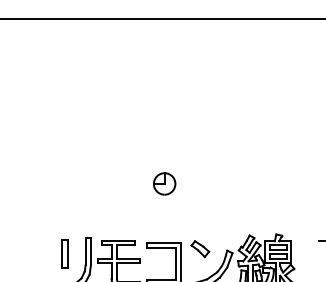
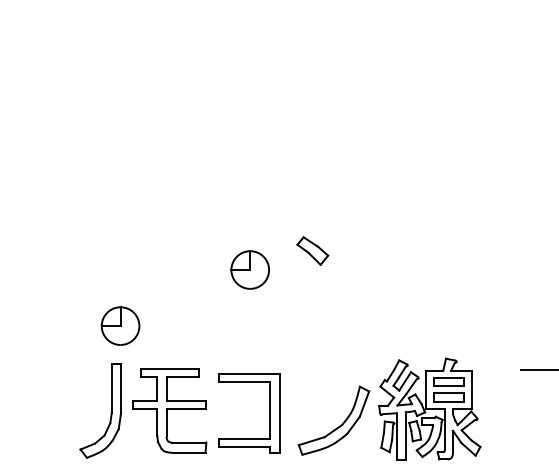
part: (90, 215) -> (120, 325), added
part: (200, 249) -> (313, 251), moved
part: (64, 253) -> (74, 391), removed

